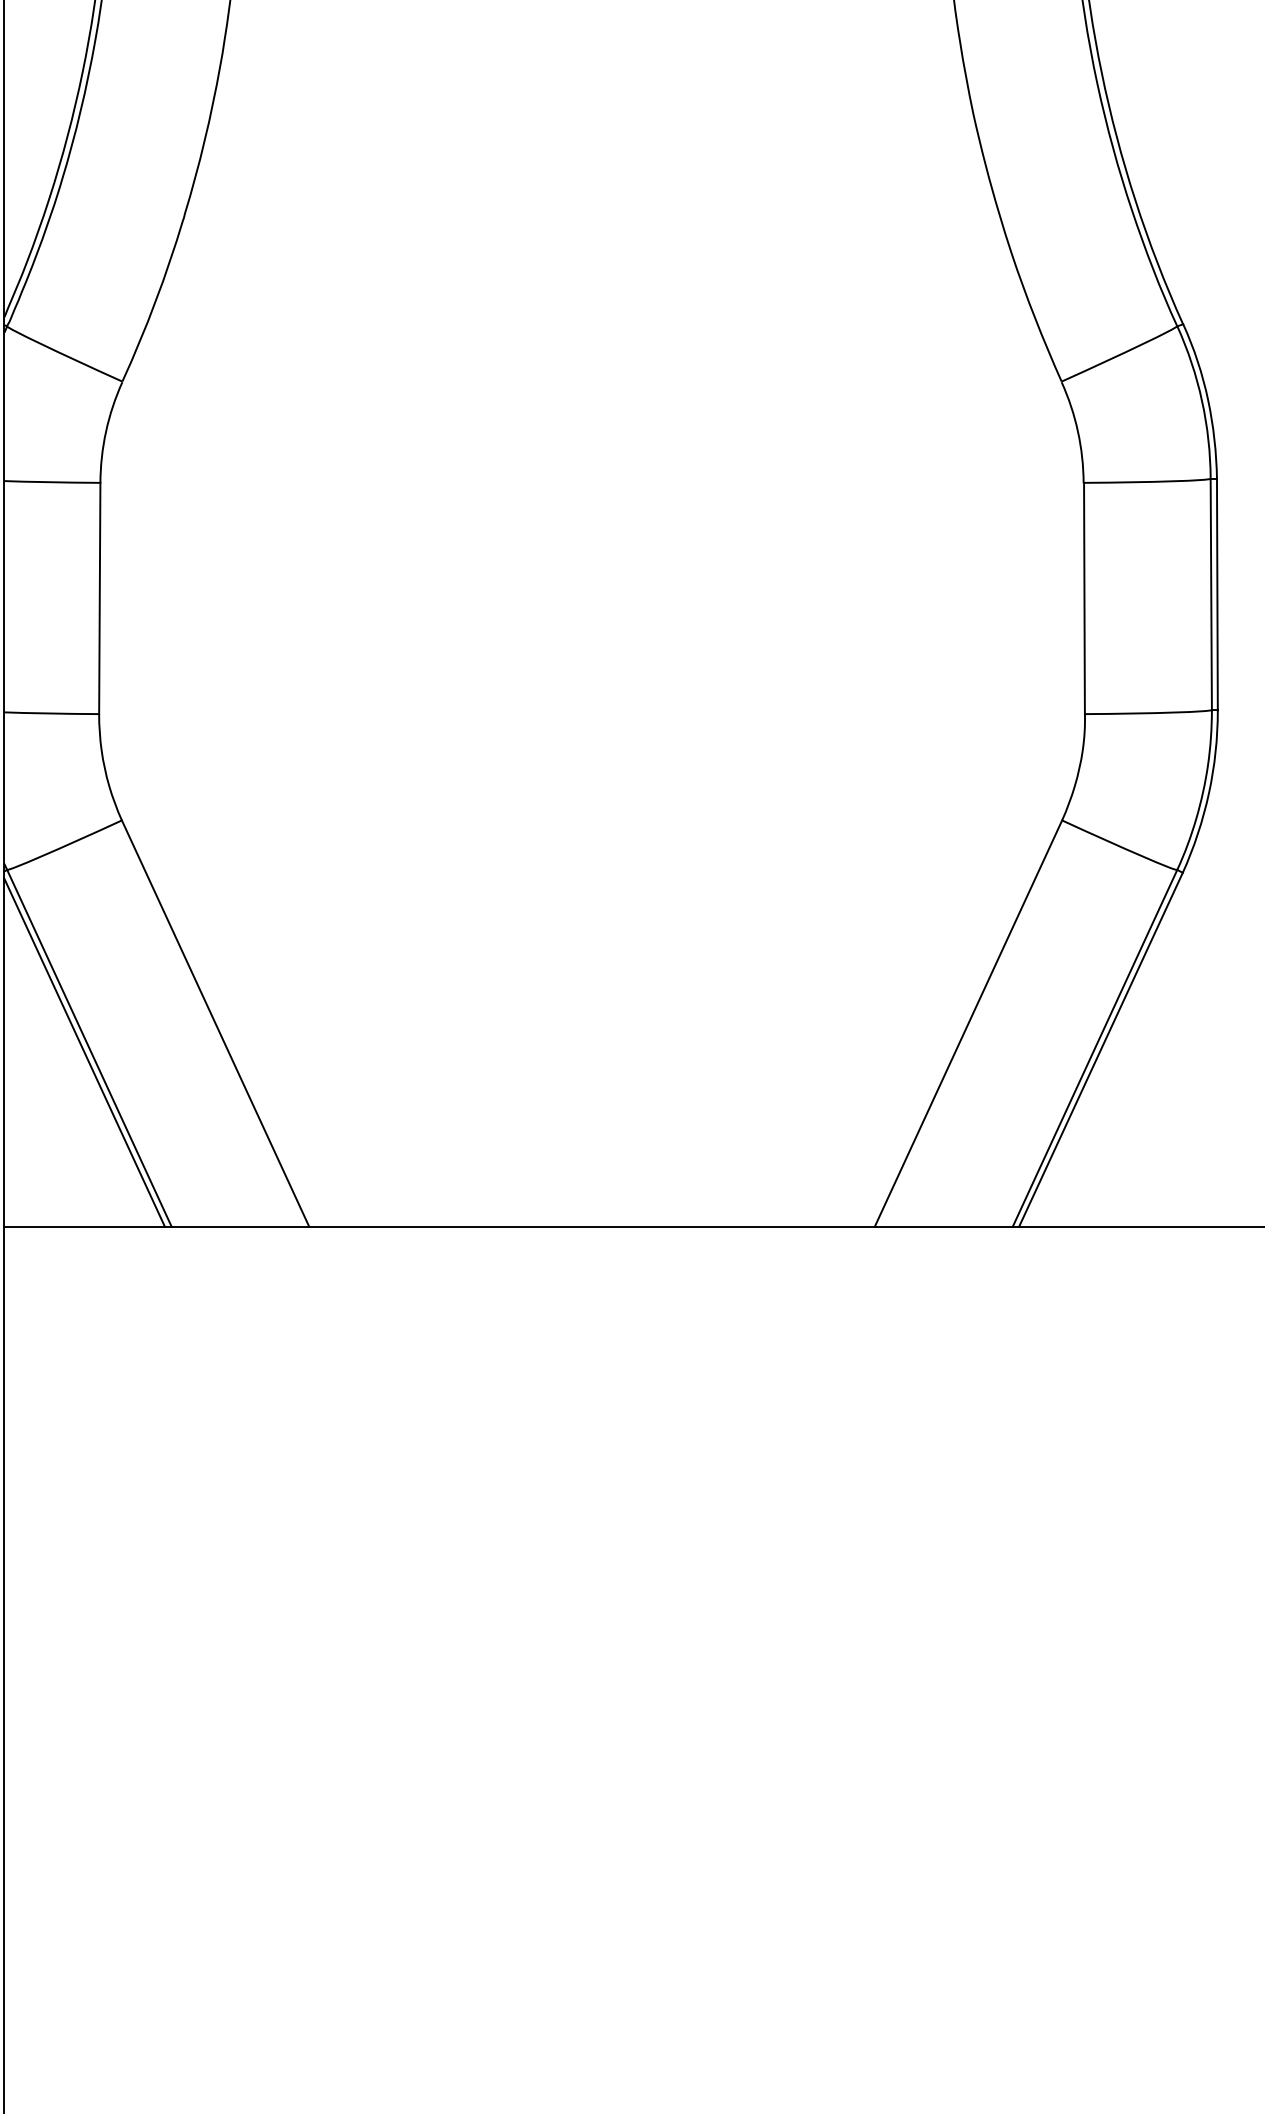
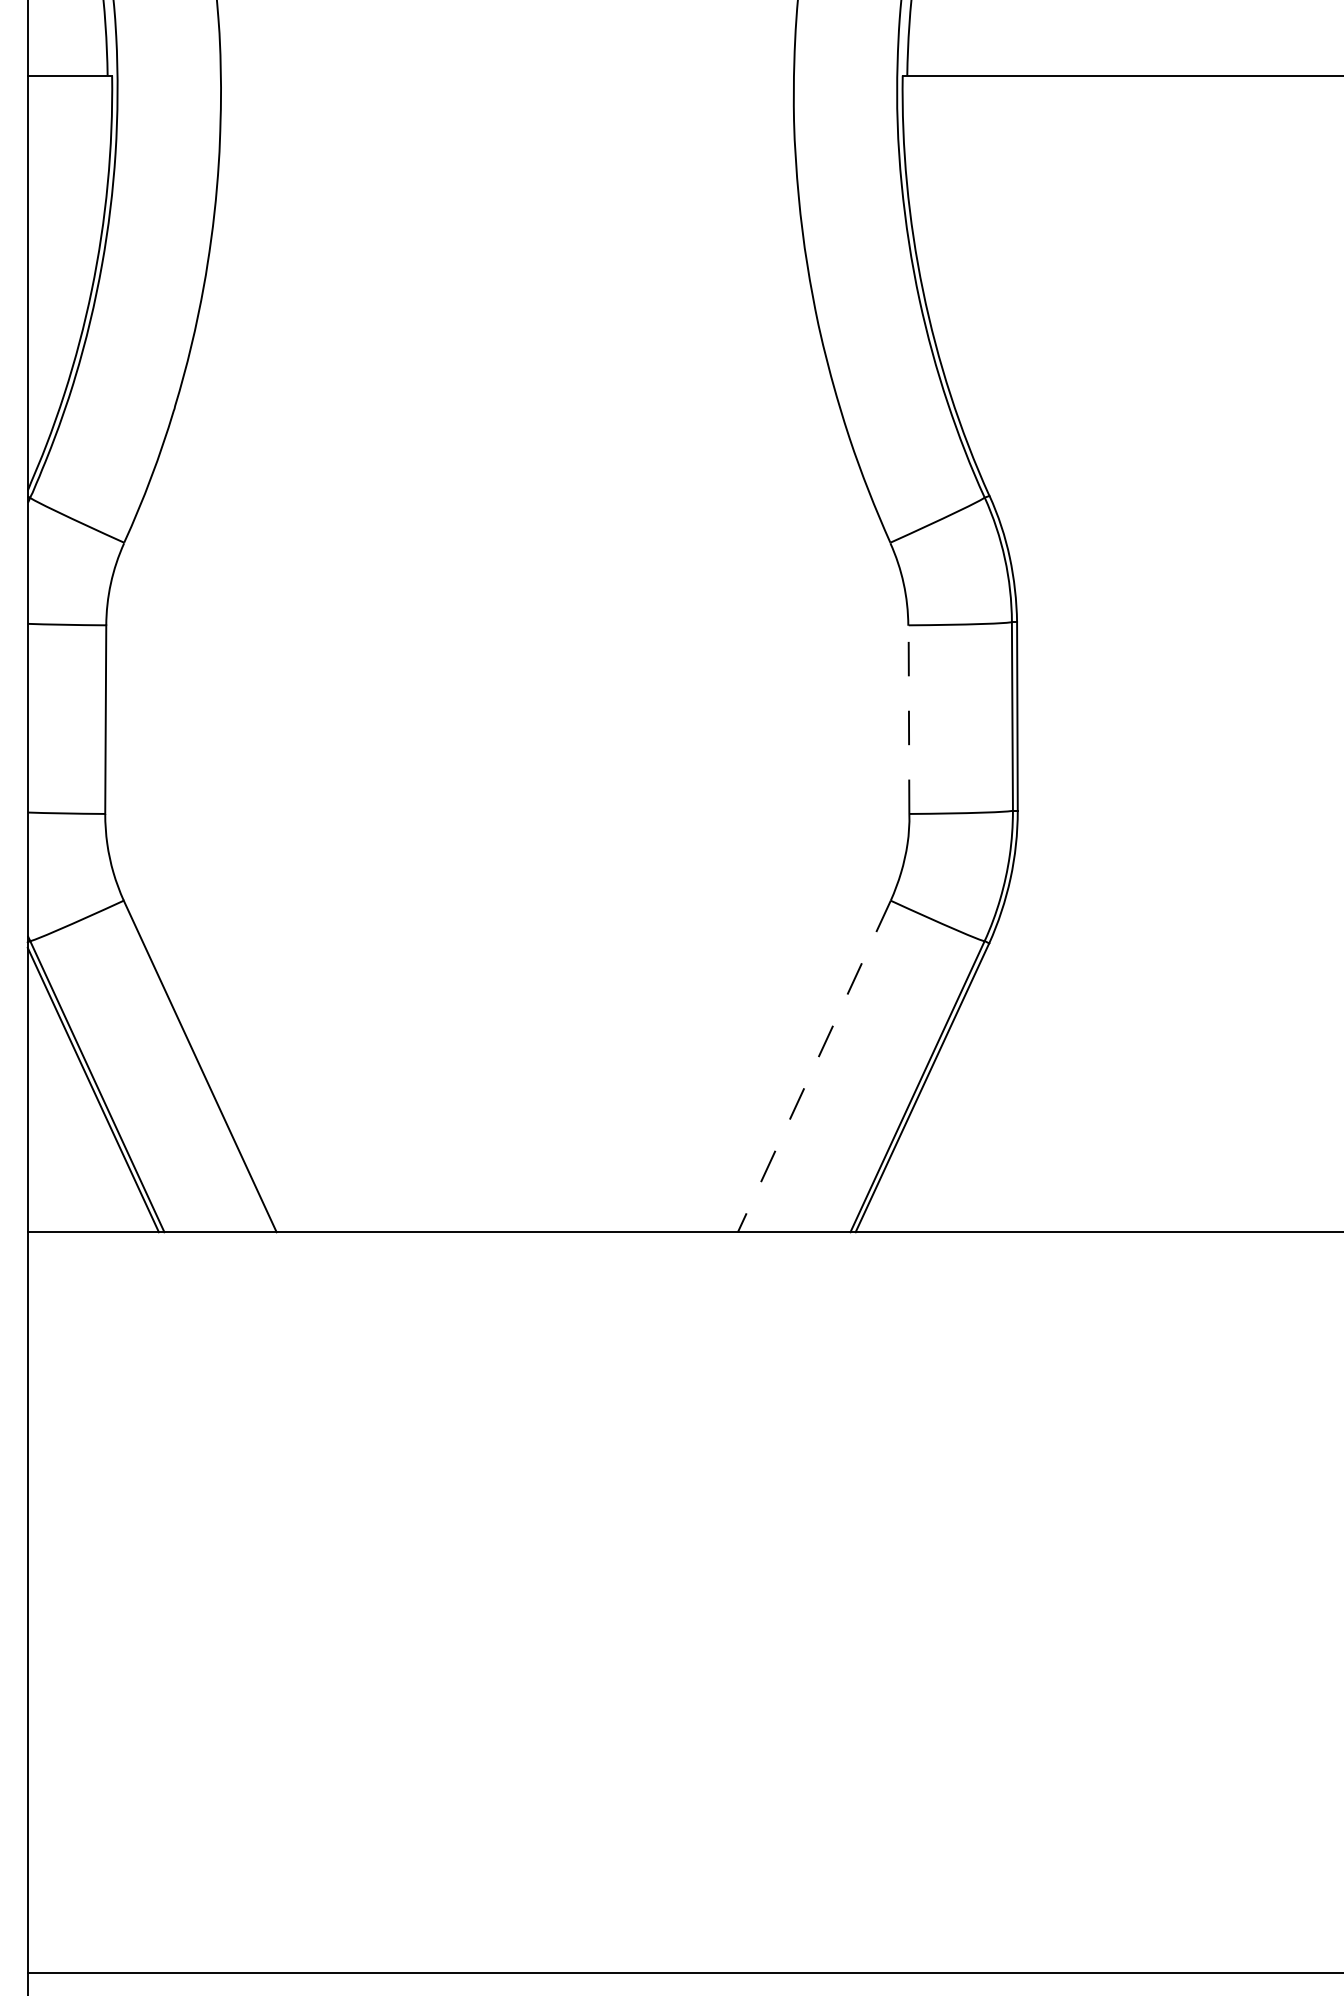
line: (1085, 598) -> (909, 719), solid -> dashed
line: (968, 1023) -> (814, 1066), solid -> dashed

